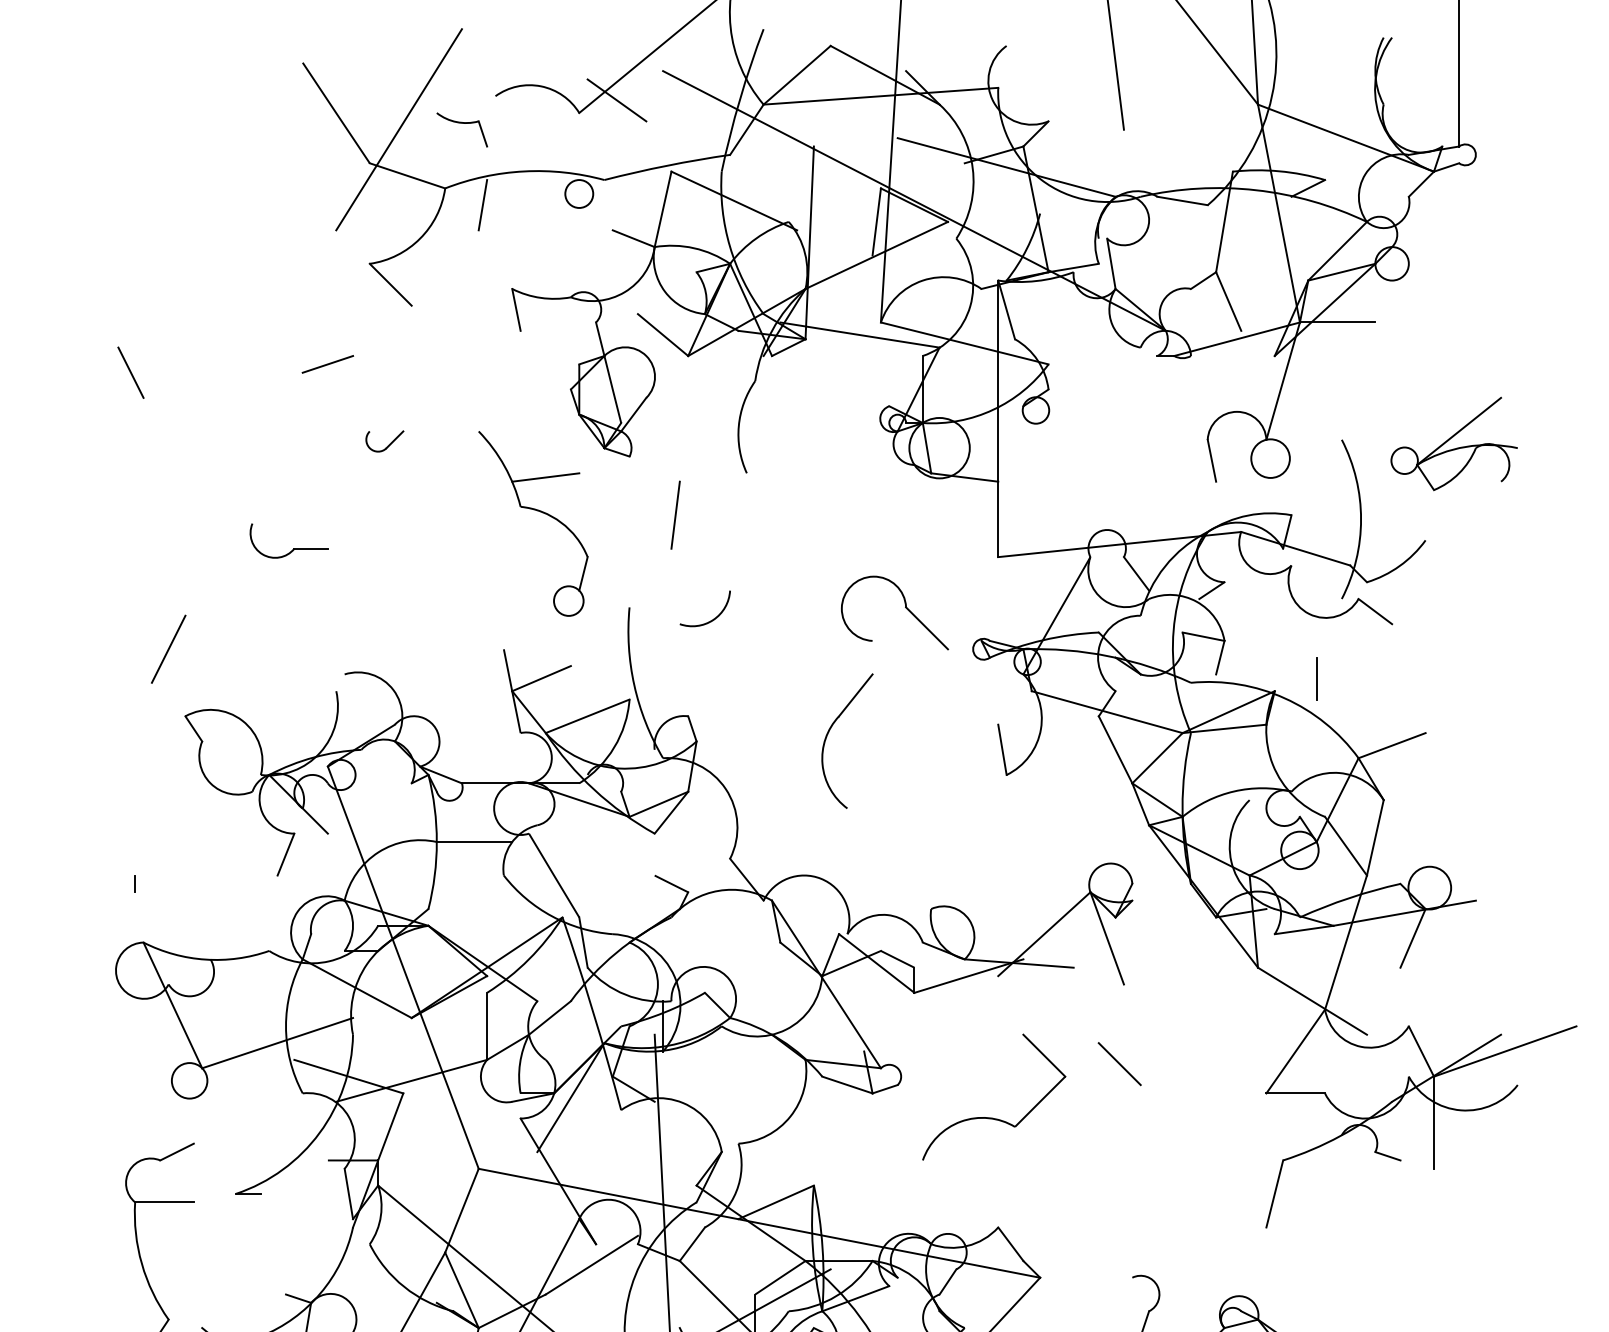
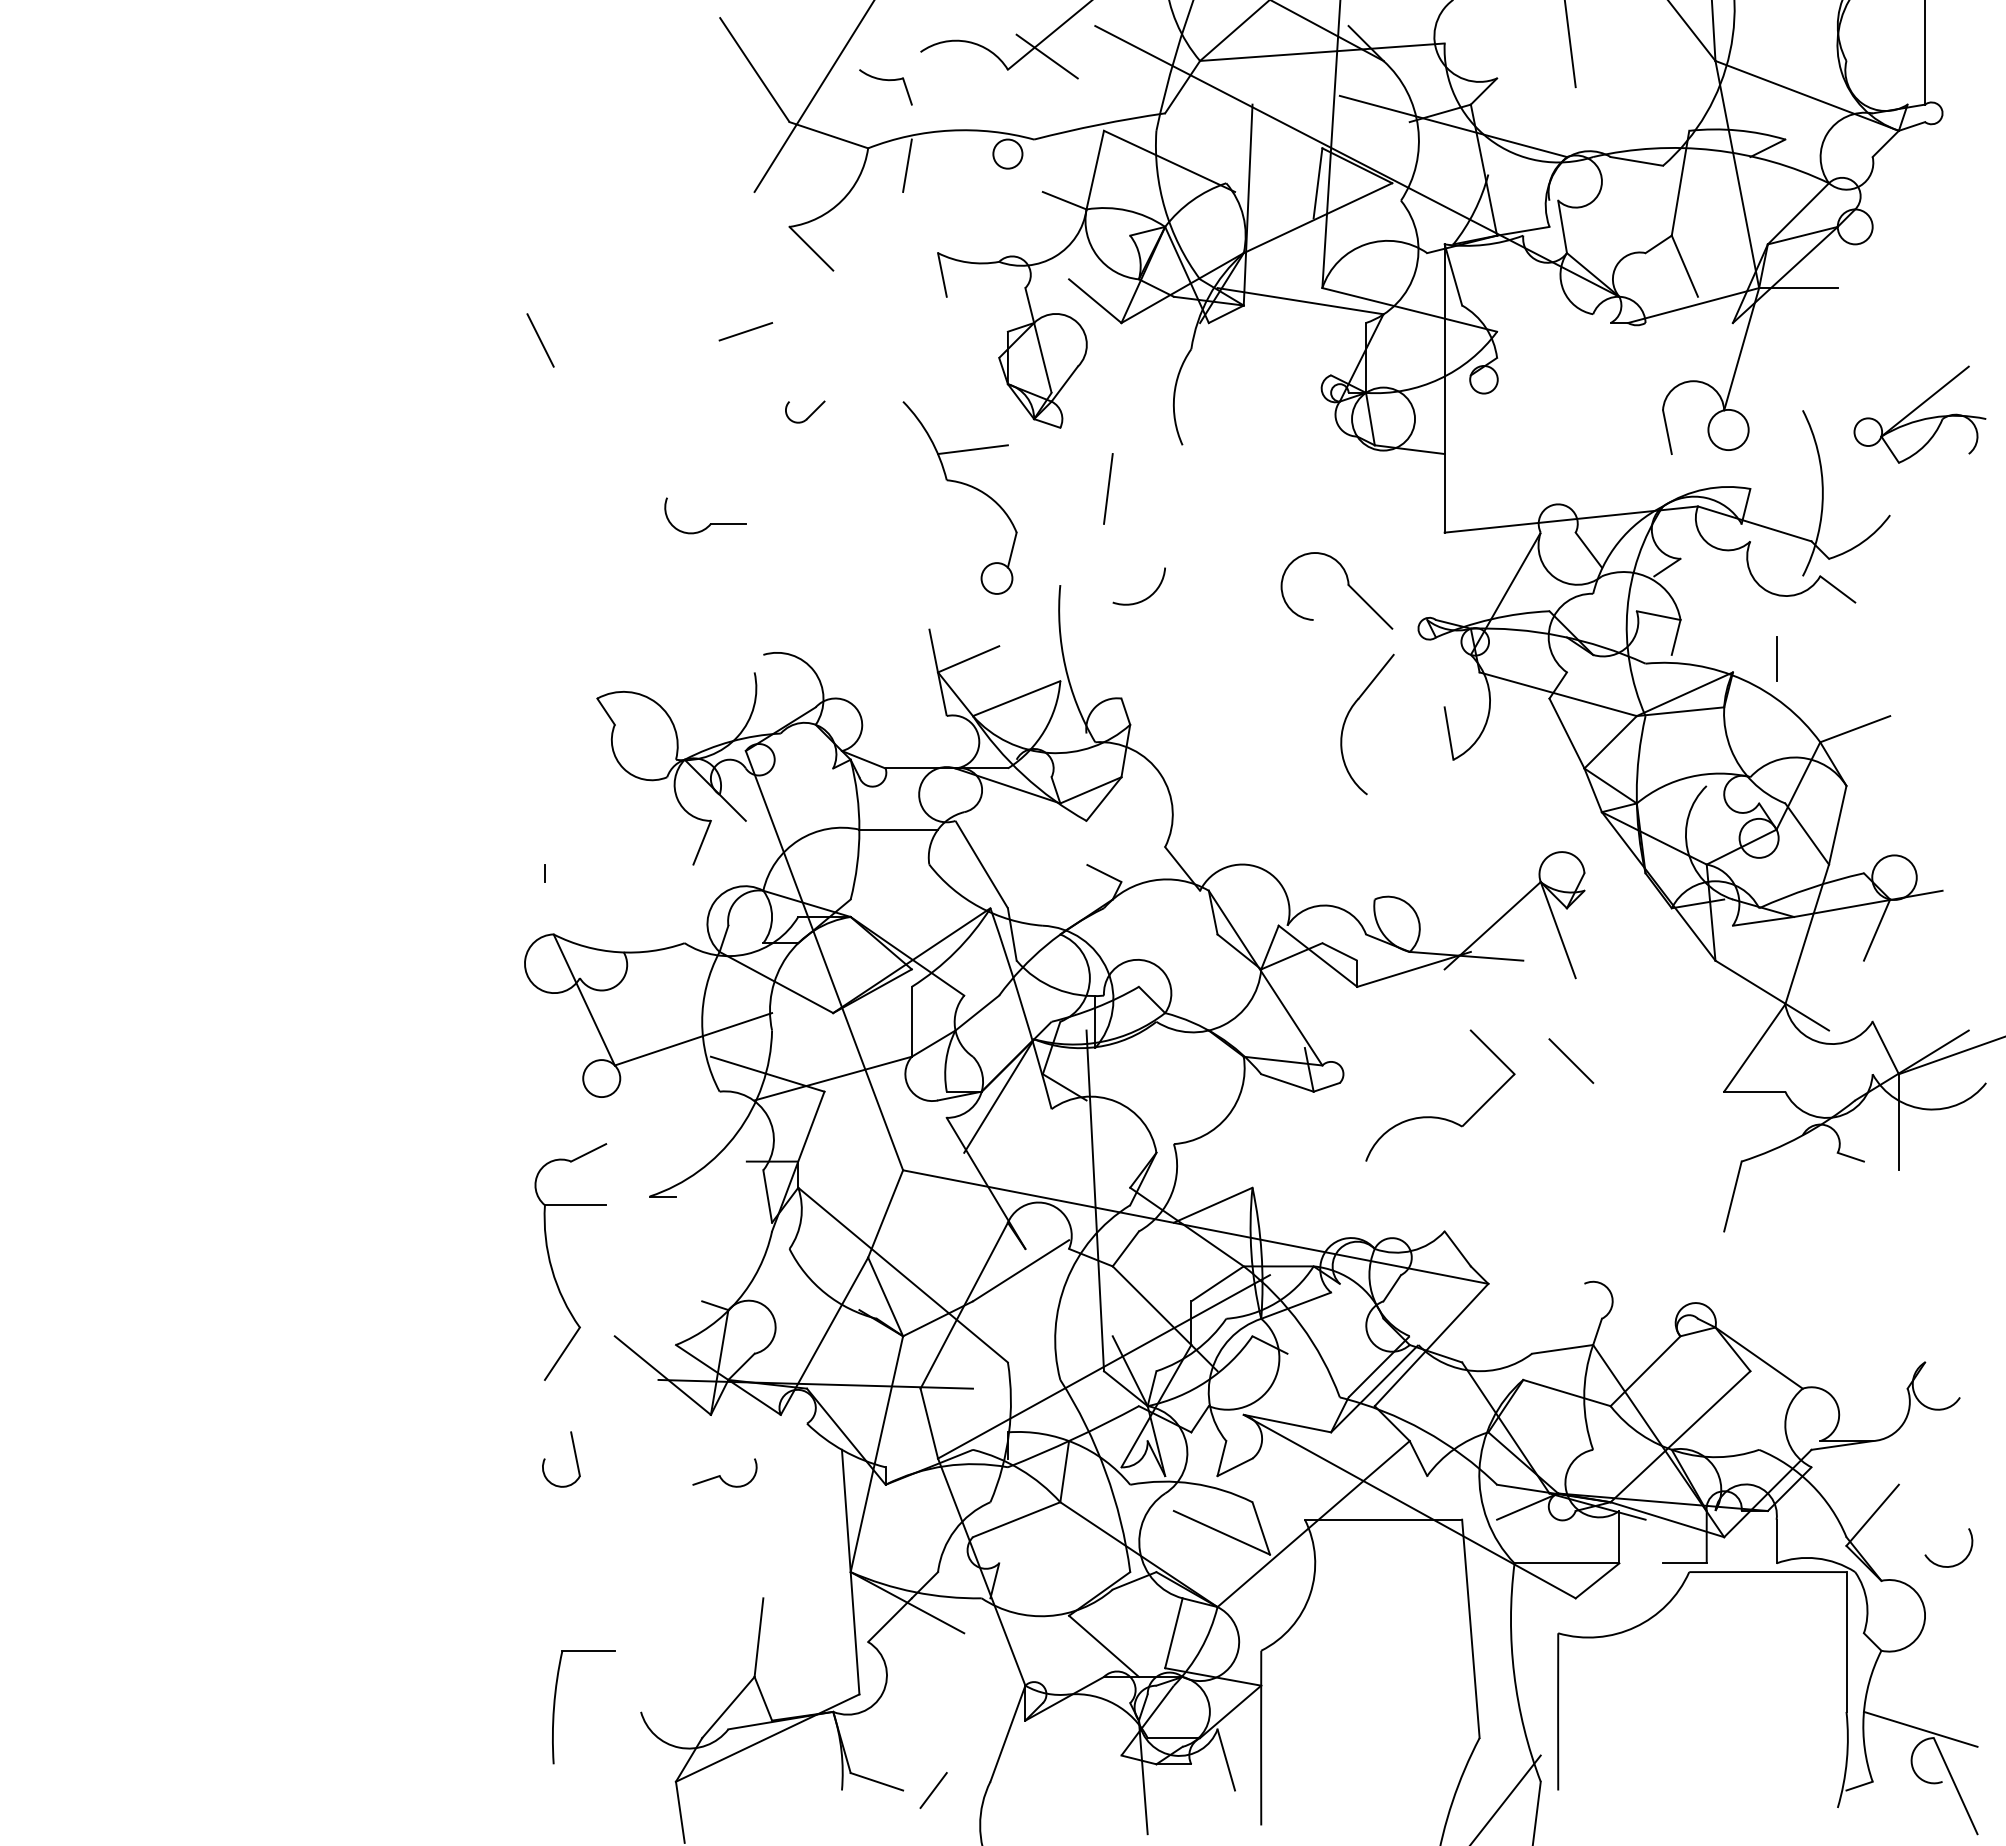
line: (168, 649) -> (579, 628), removed
part: (829, 732) -> (1348, 715), moved

